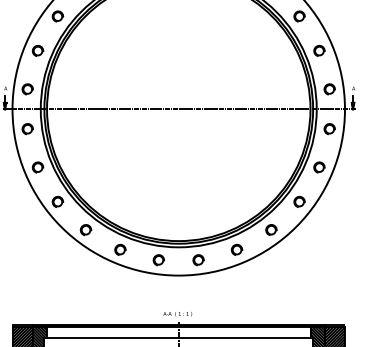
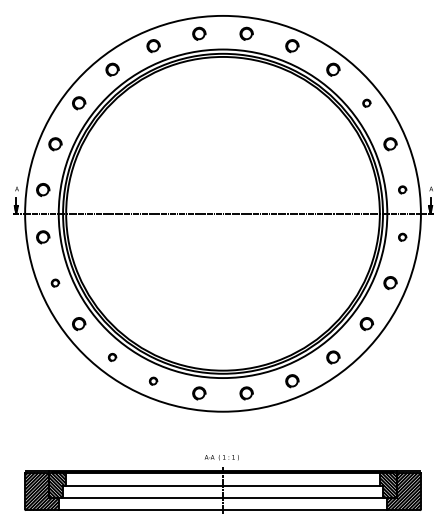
part: (299, 16) -> (366, 103), size x0.6
part: (329, 88) -> (402, 189), size x0.6
part: (329, 129) -> (402, 237), size x0.6
part: (38, 167) -> (55, 283), size x0.6
part: (85, 230) -> (112, 357), size x0.6
part: (120, 250) -> (153, 381), size x0.6

